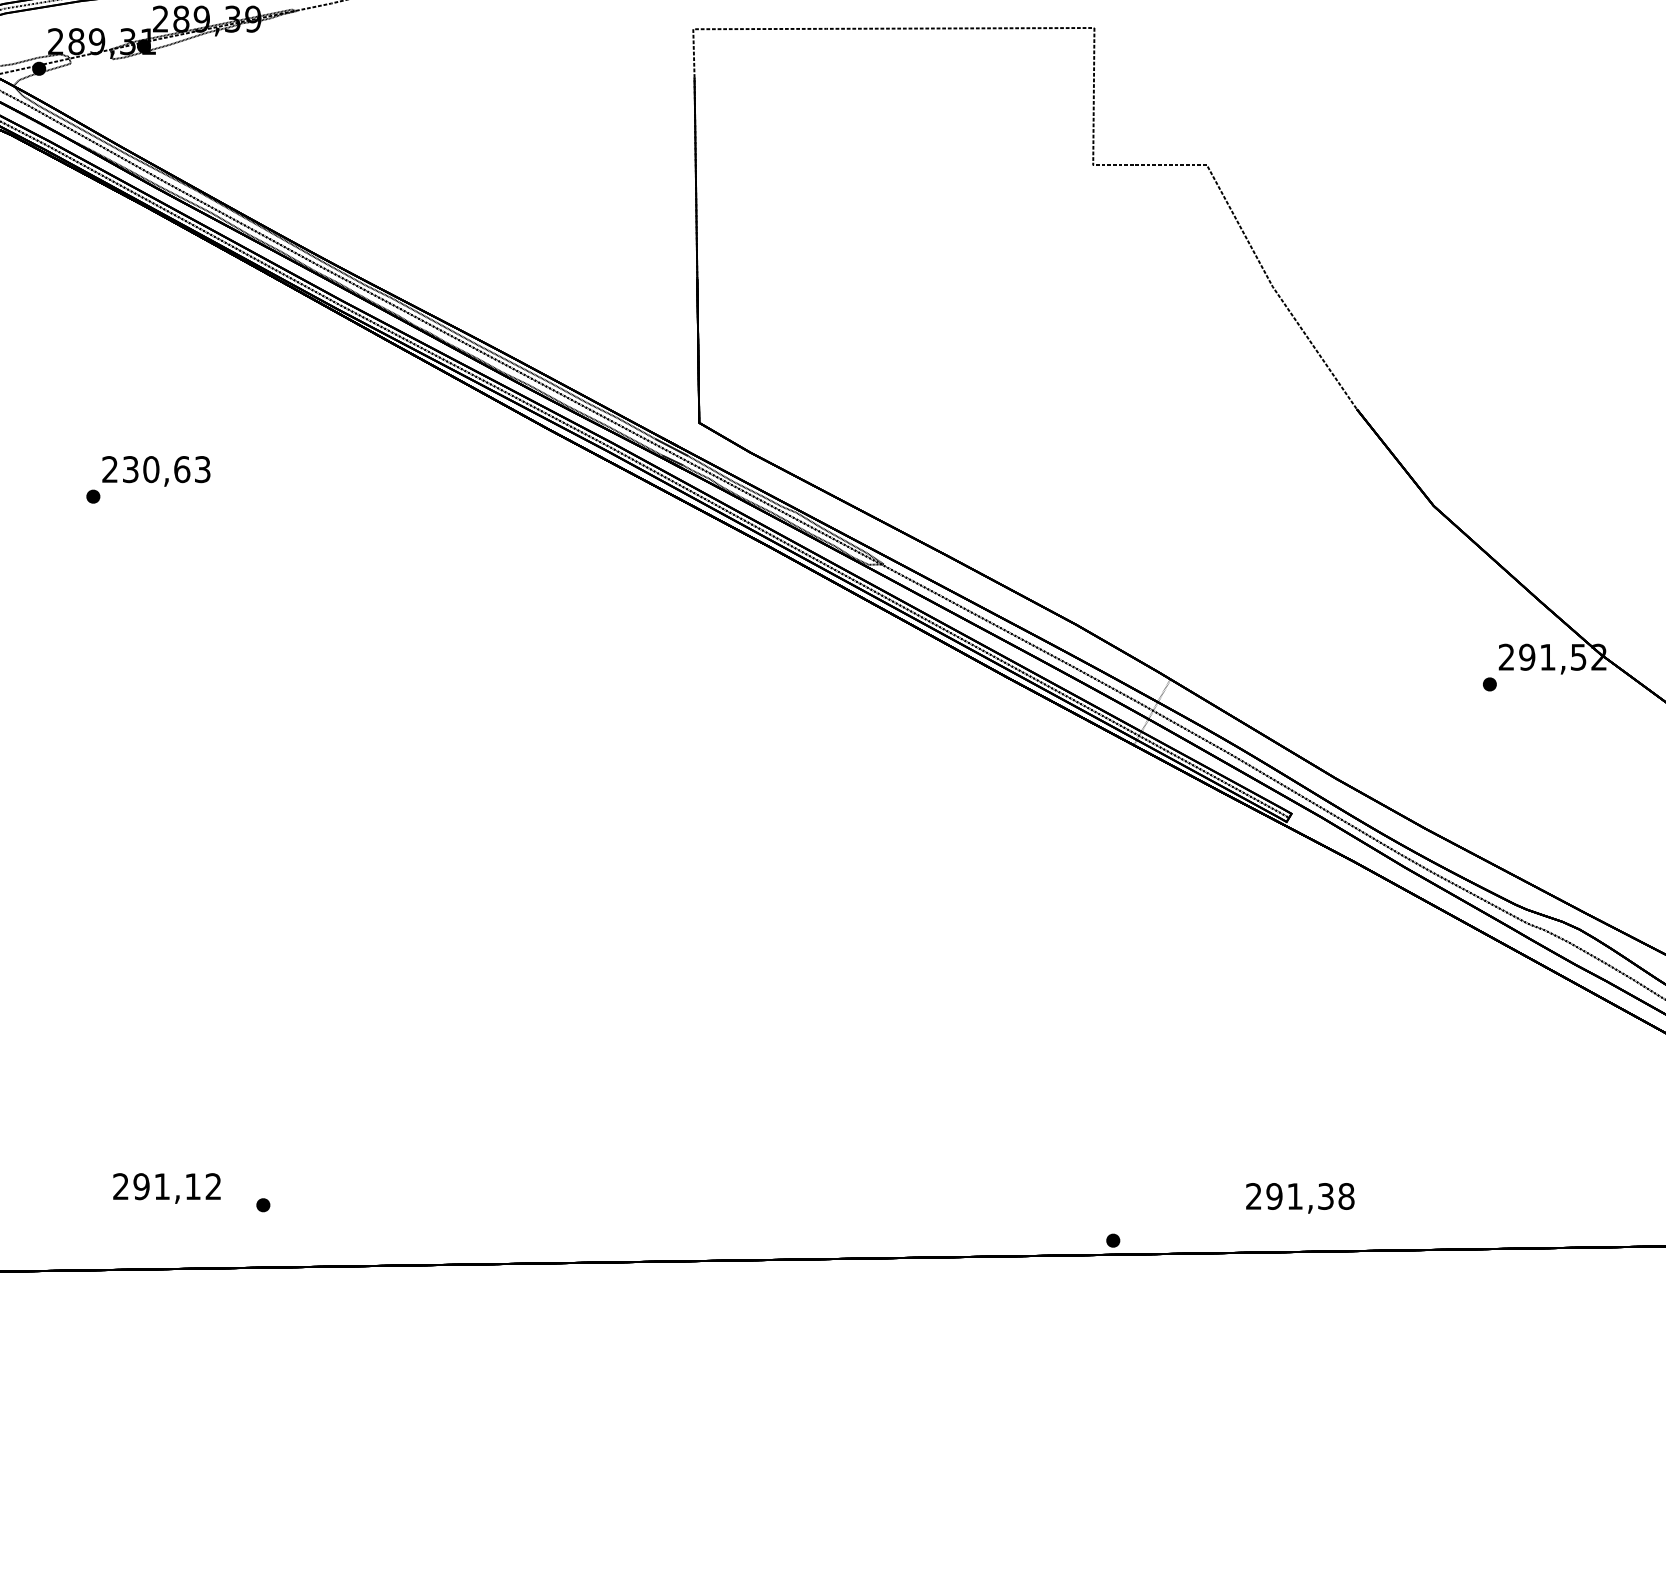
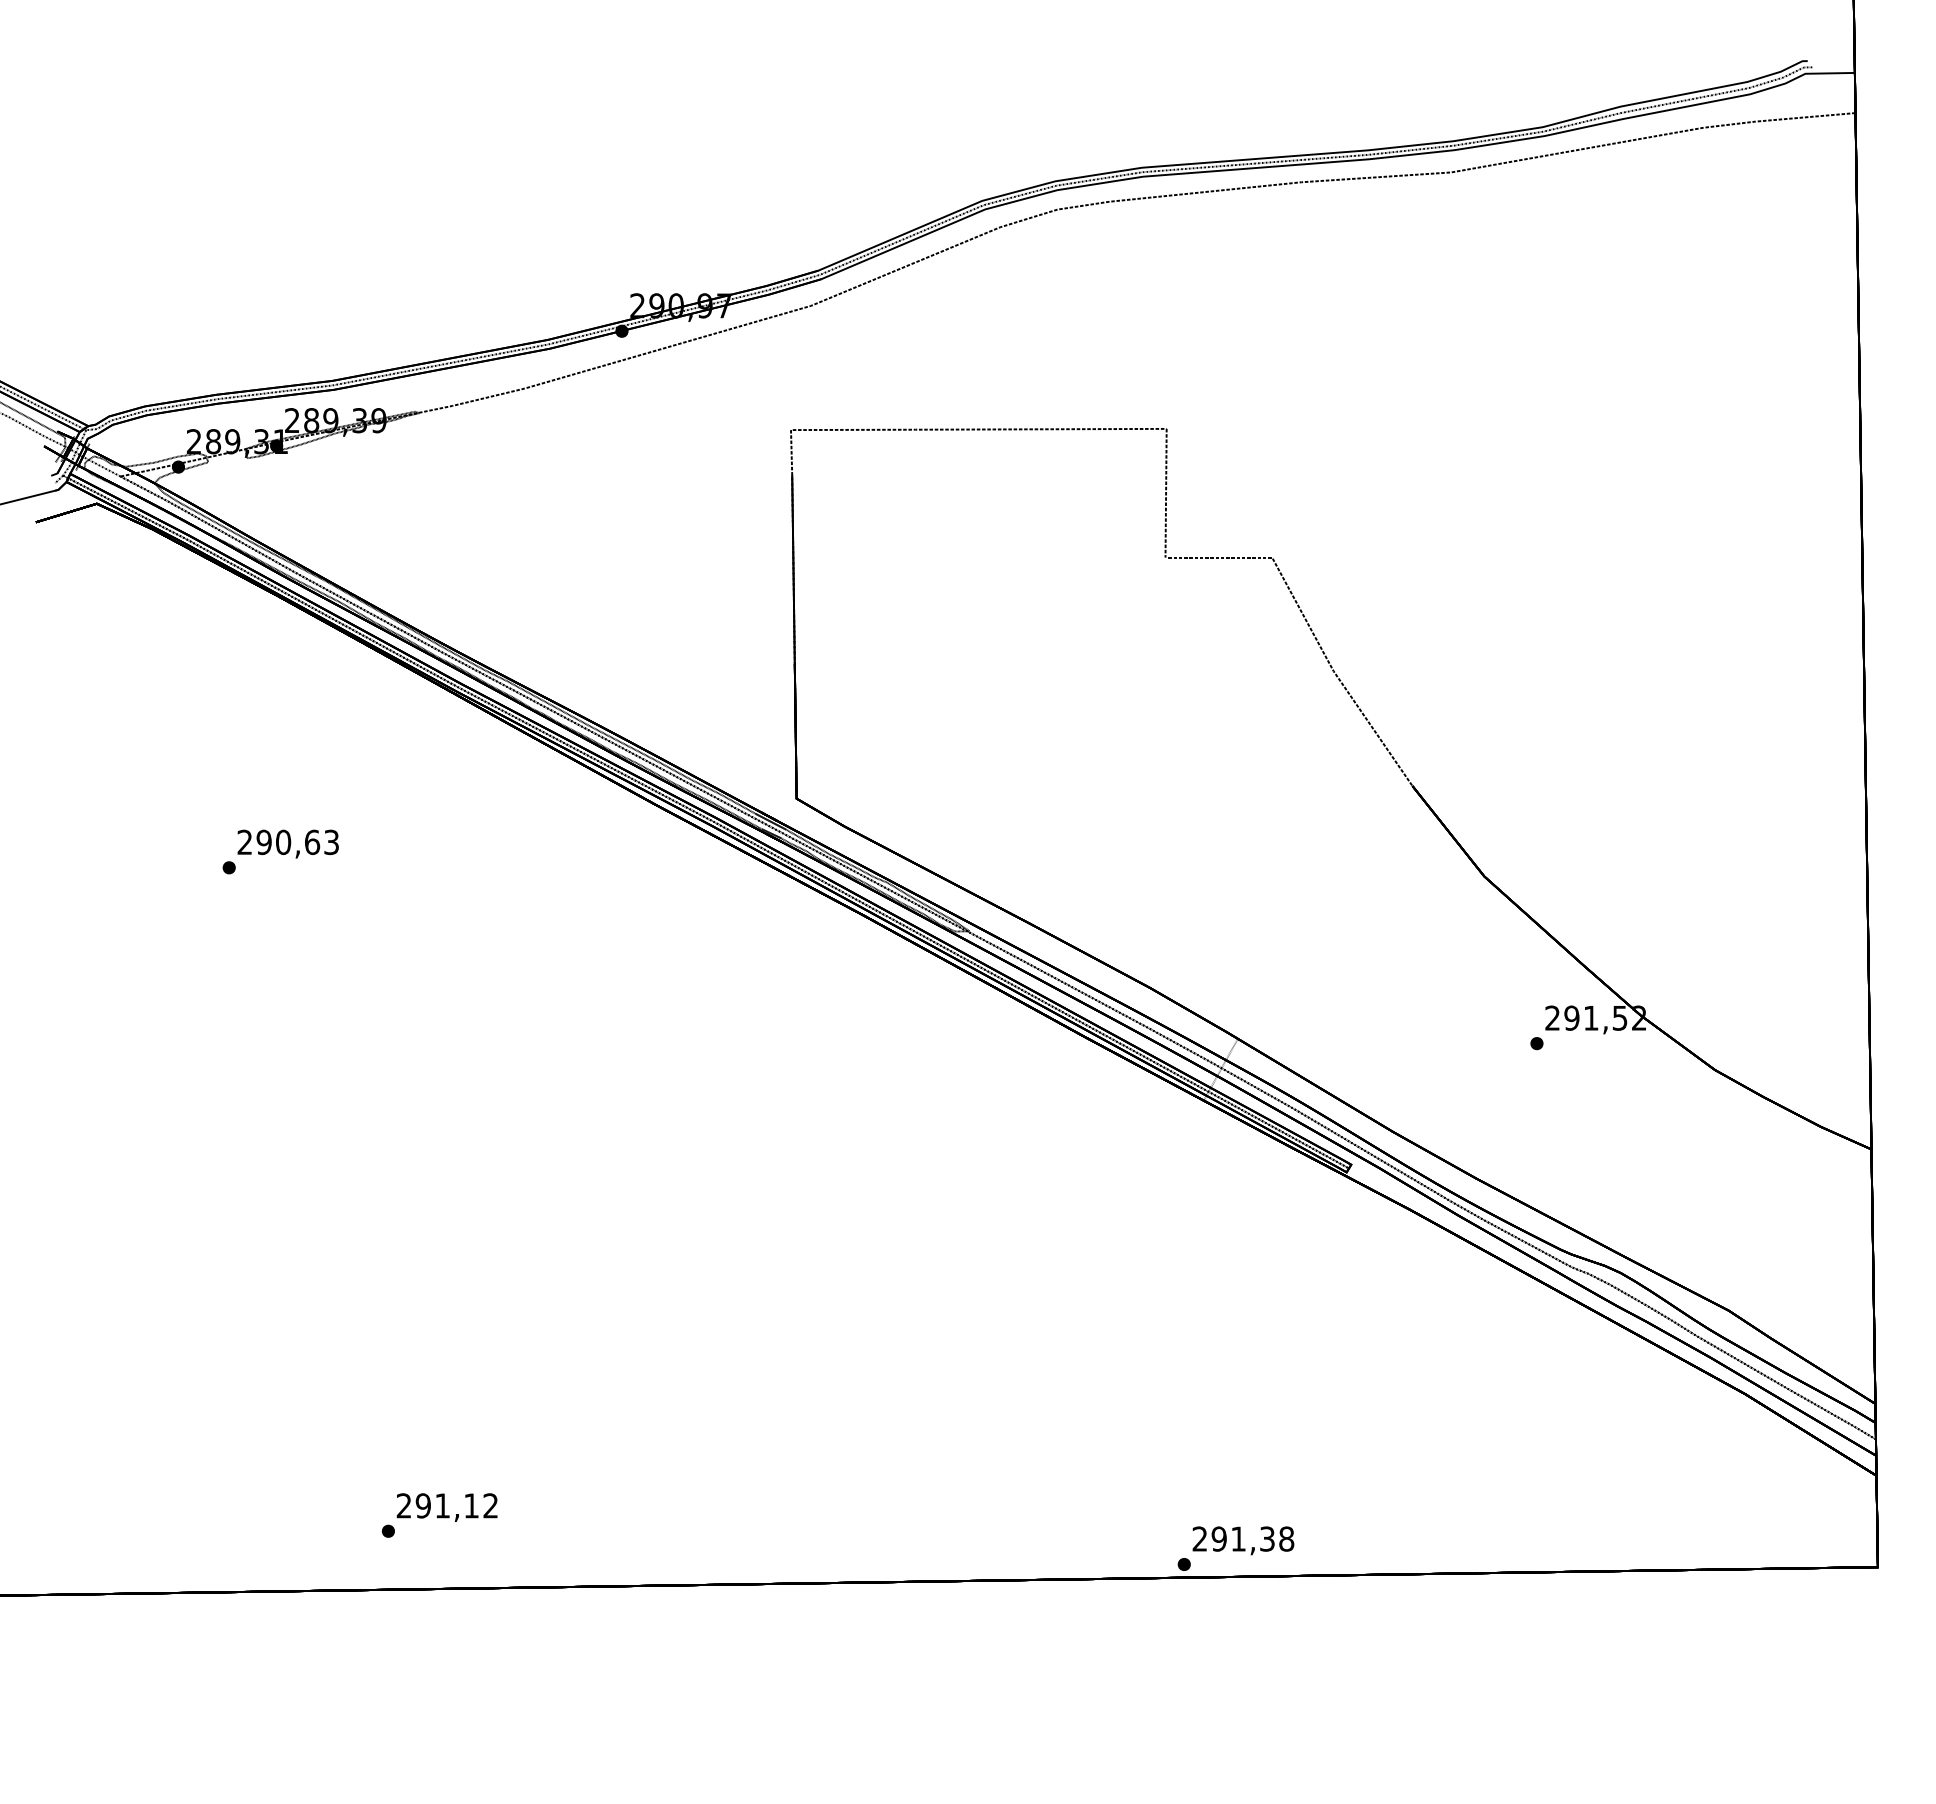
text: (129, 468) -> (263, 841), 230,63 -> 290,63
text: (166, 1188) -> (446, 1507), moved
text: (1300, 1197) -> (1243, 1540), moved

